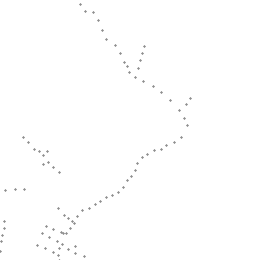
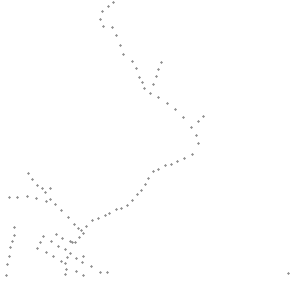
part: (41, 154) -> (44, 191), moved
part: (31, 234) -> (40, 242), added

